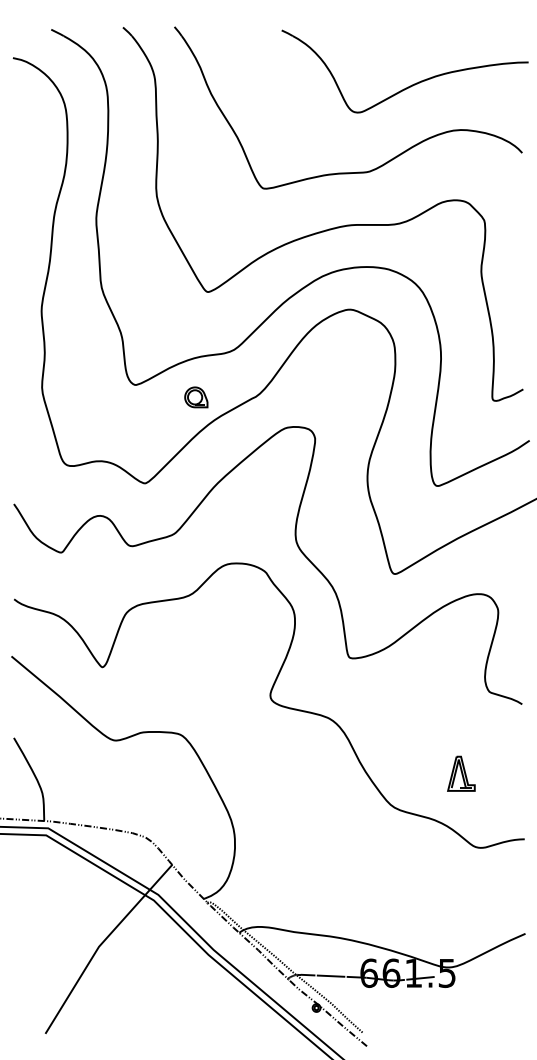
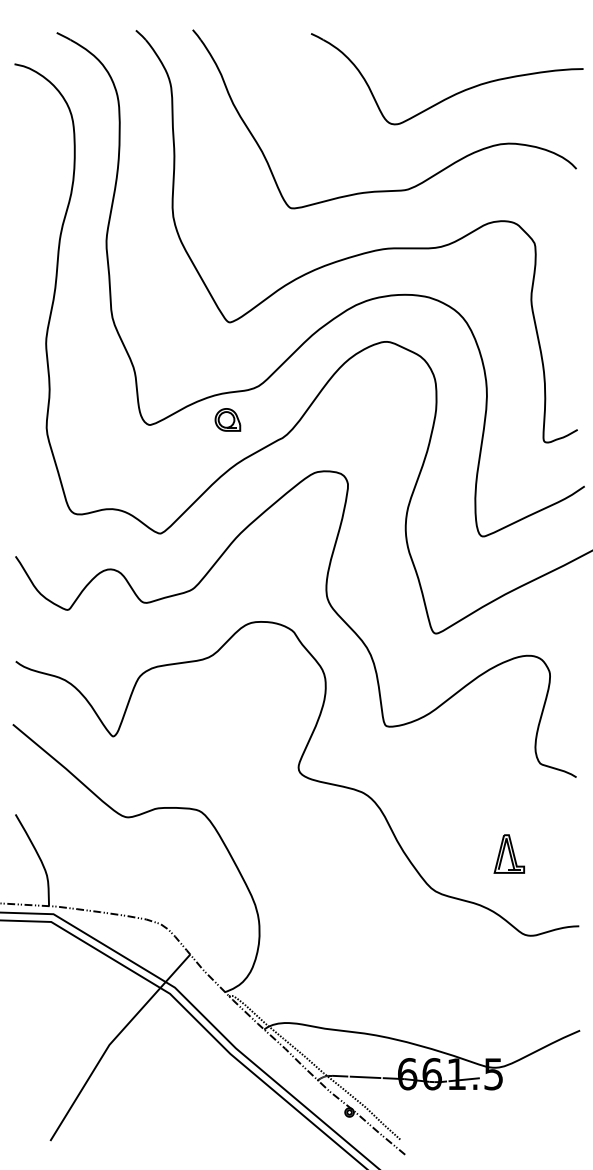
part: (196, 397) -> (228, 420), moved

